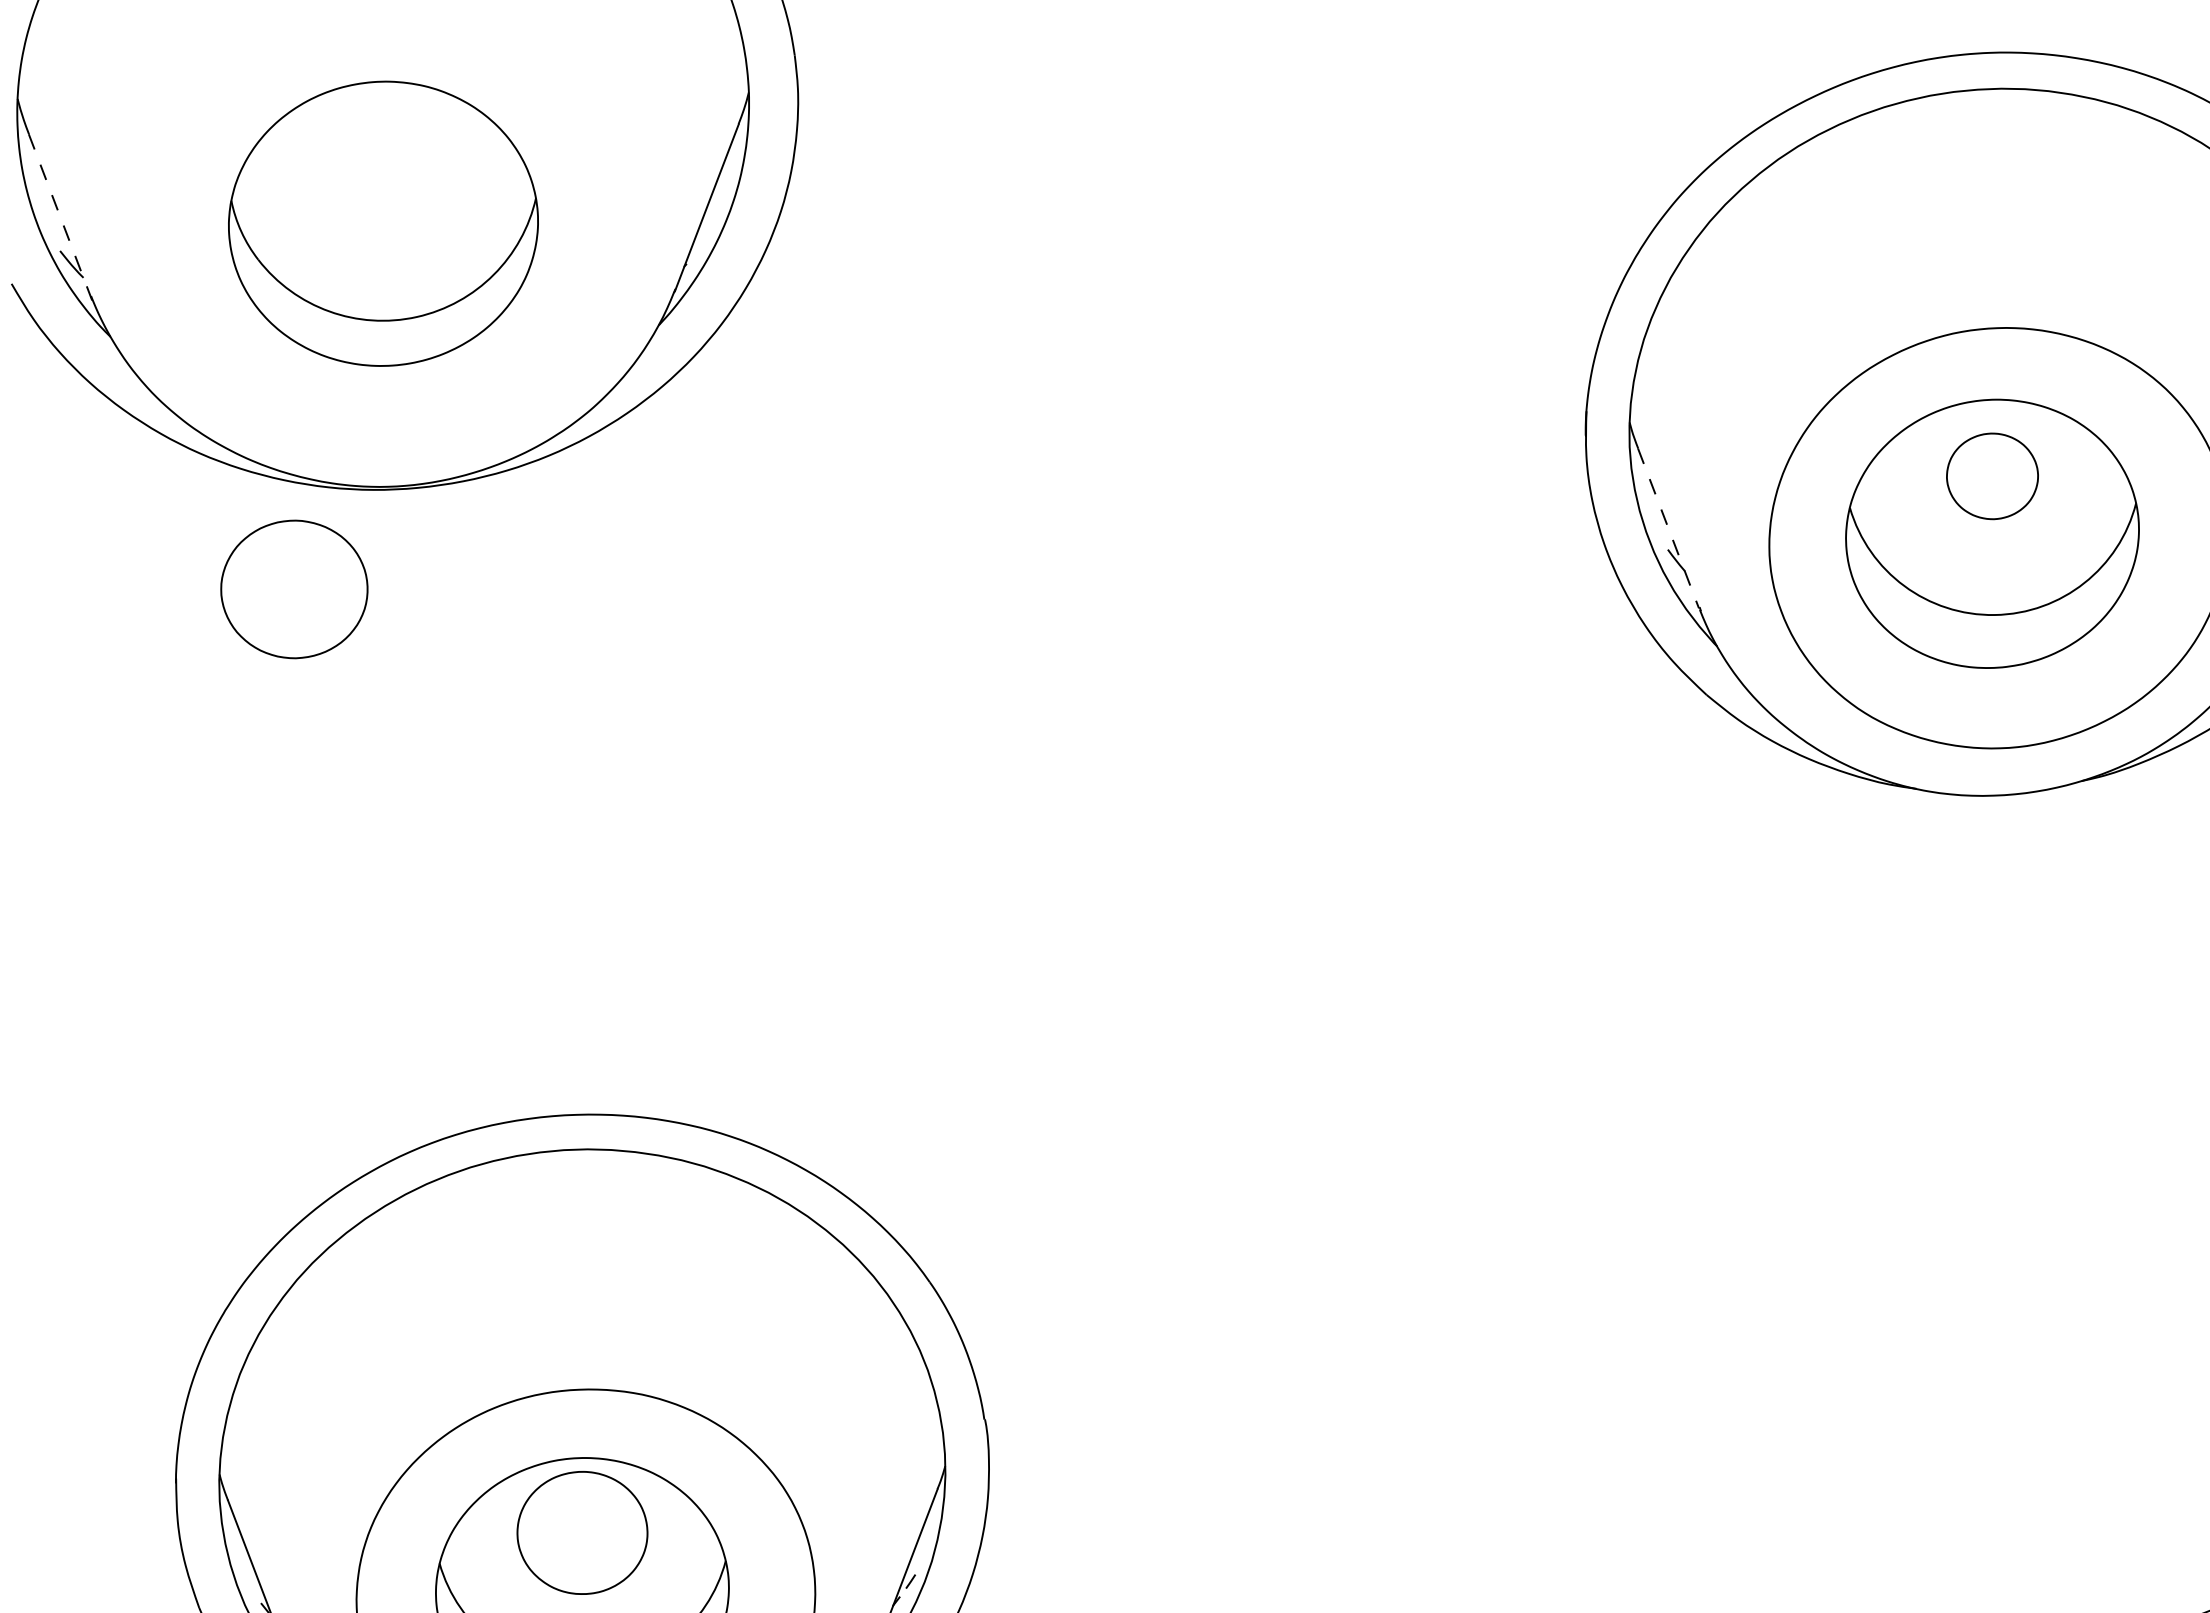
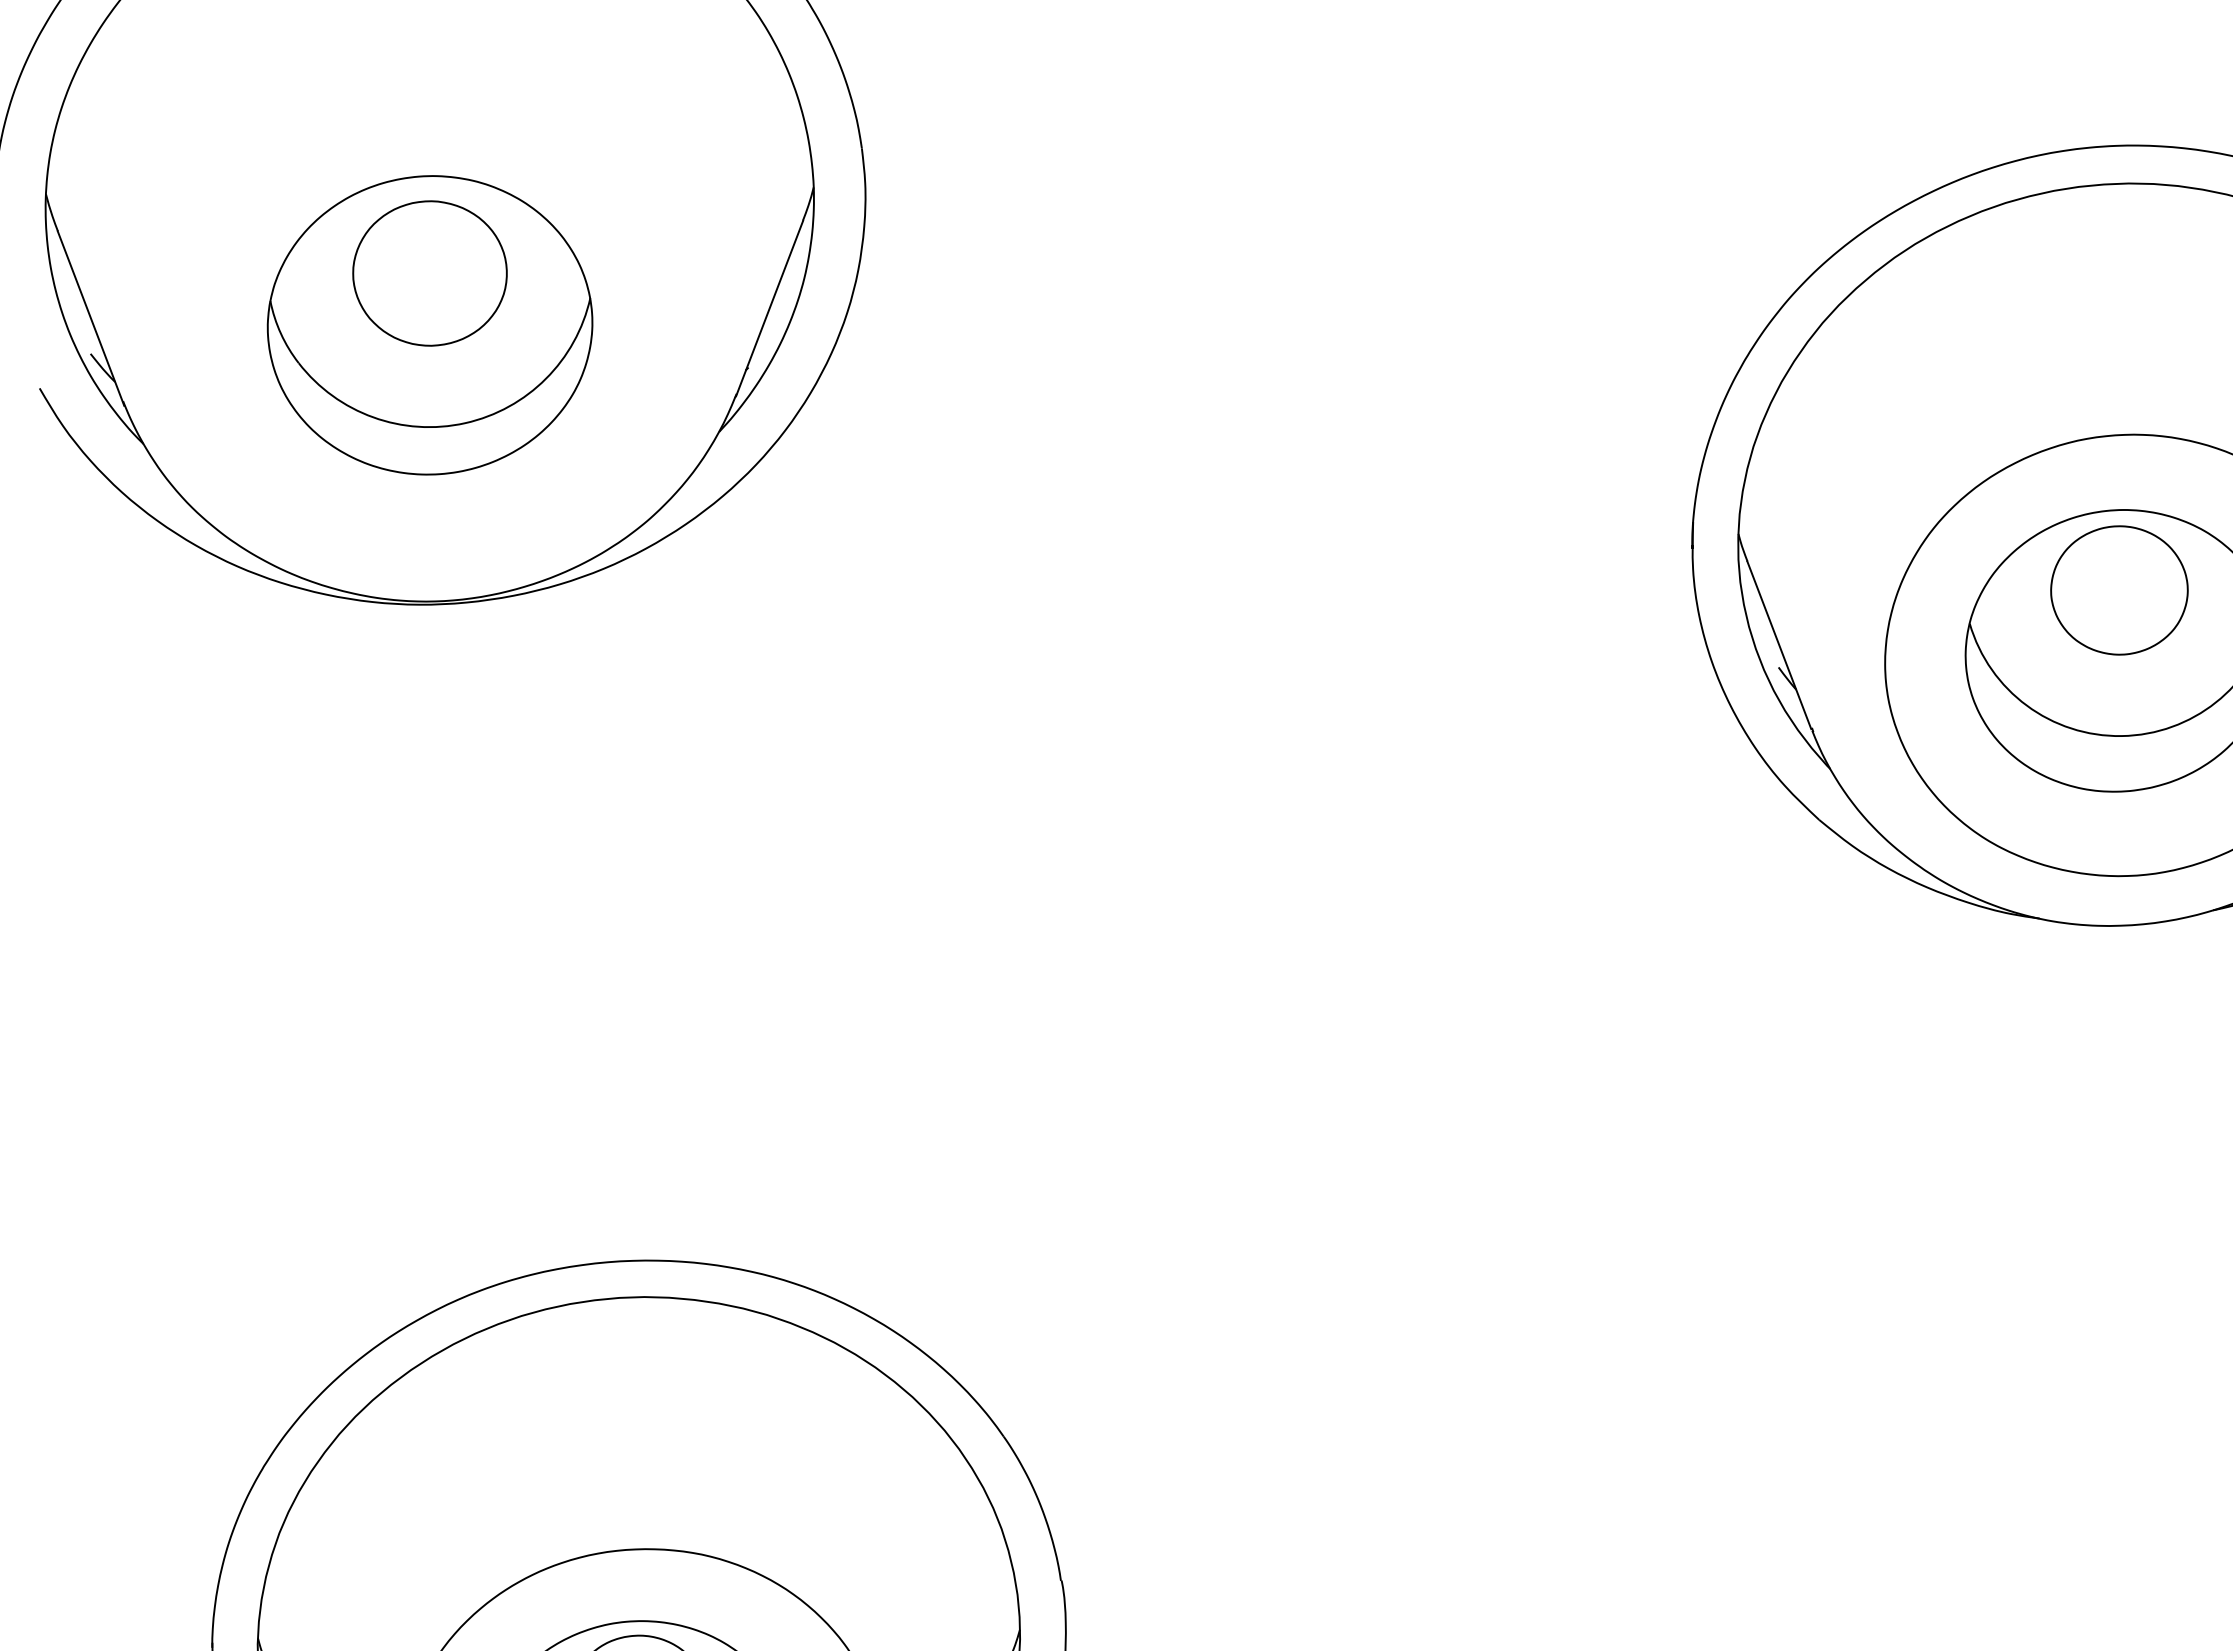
line: (60, 217) -> (91, 318), dashed -> solid
part: (1992, 476) -> (2119, 590), size x1.43
line: (1668, 529) -> (1779, 646), dashed -> solid
part: (294, 589) -> (430, 273), moved

